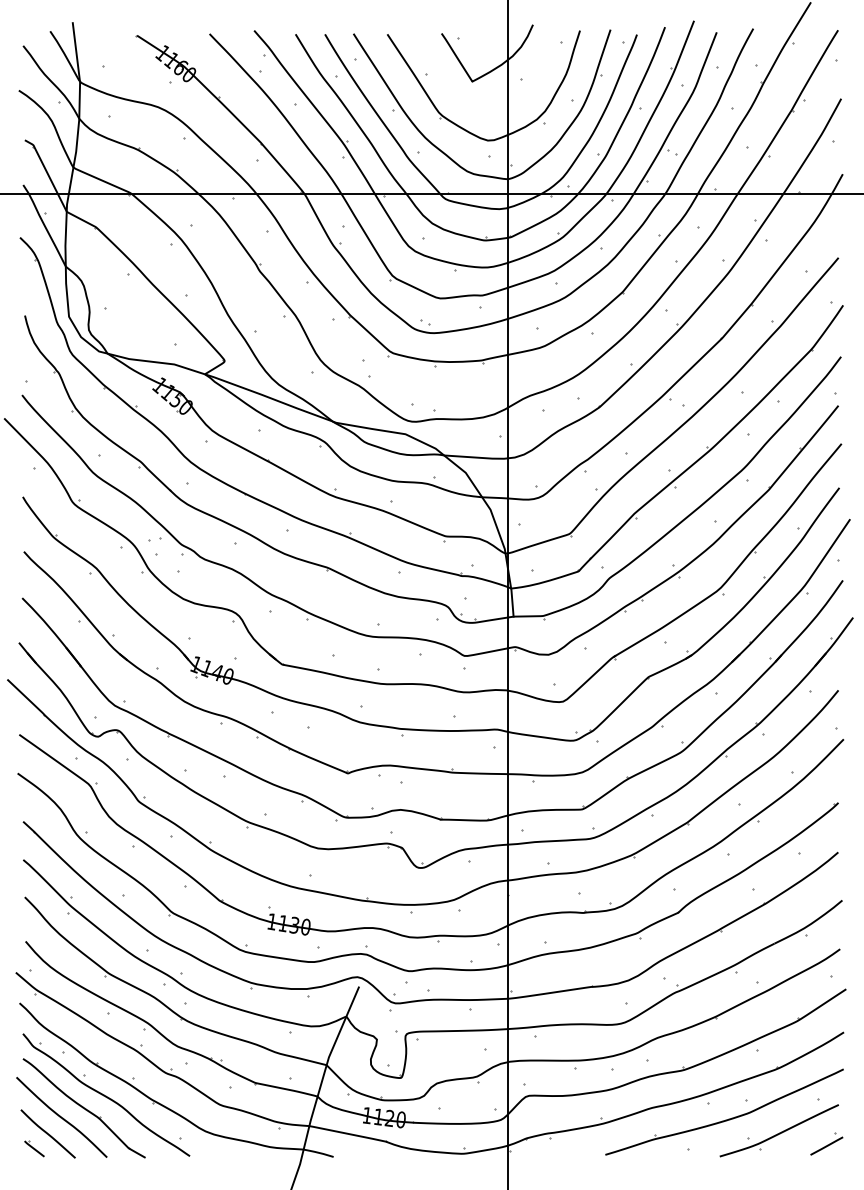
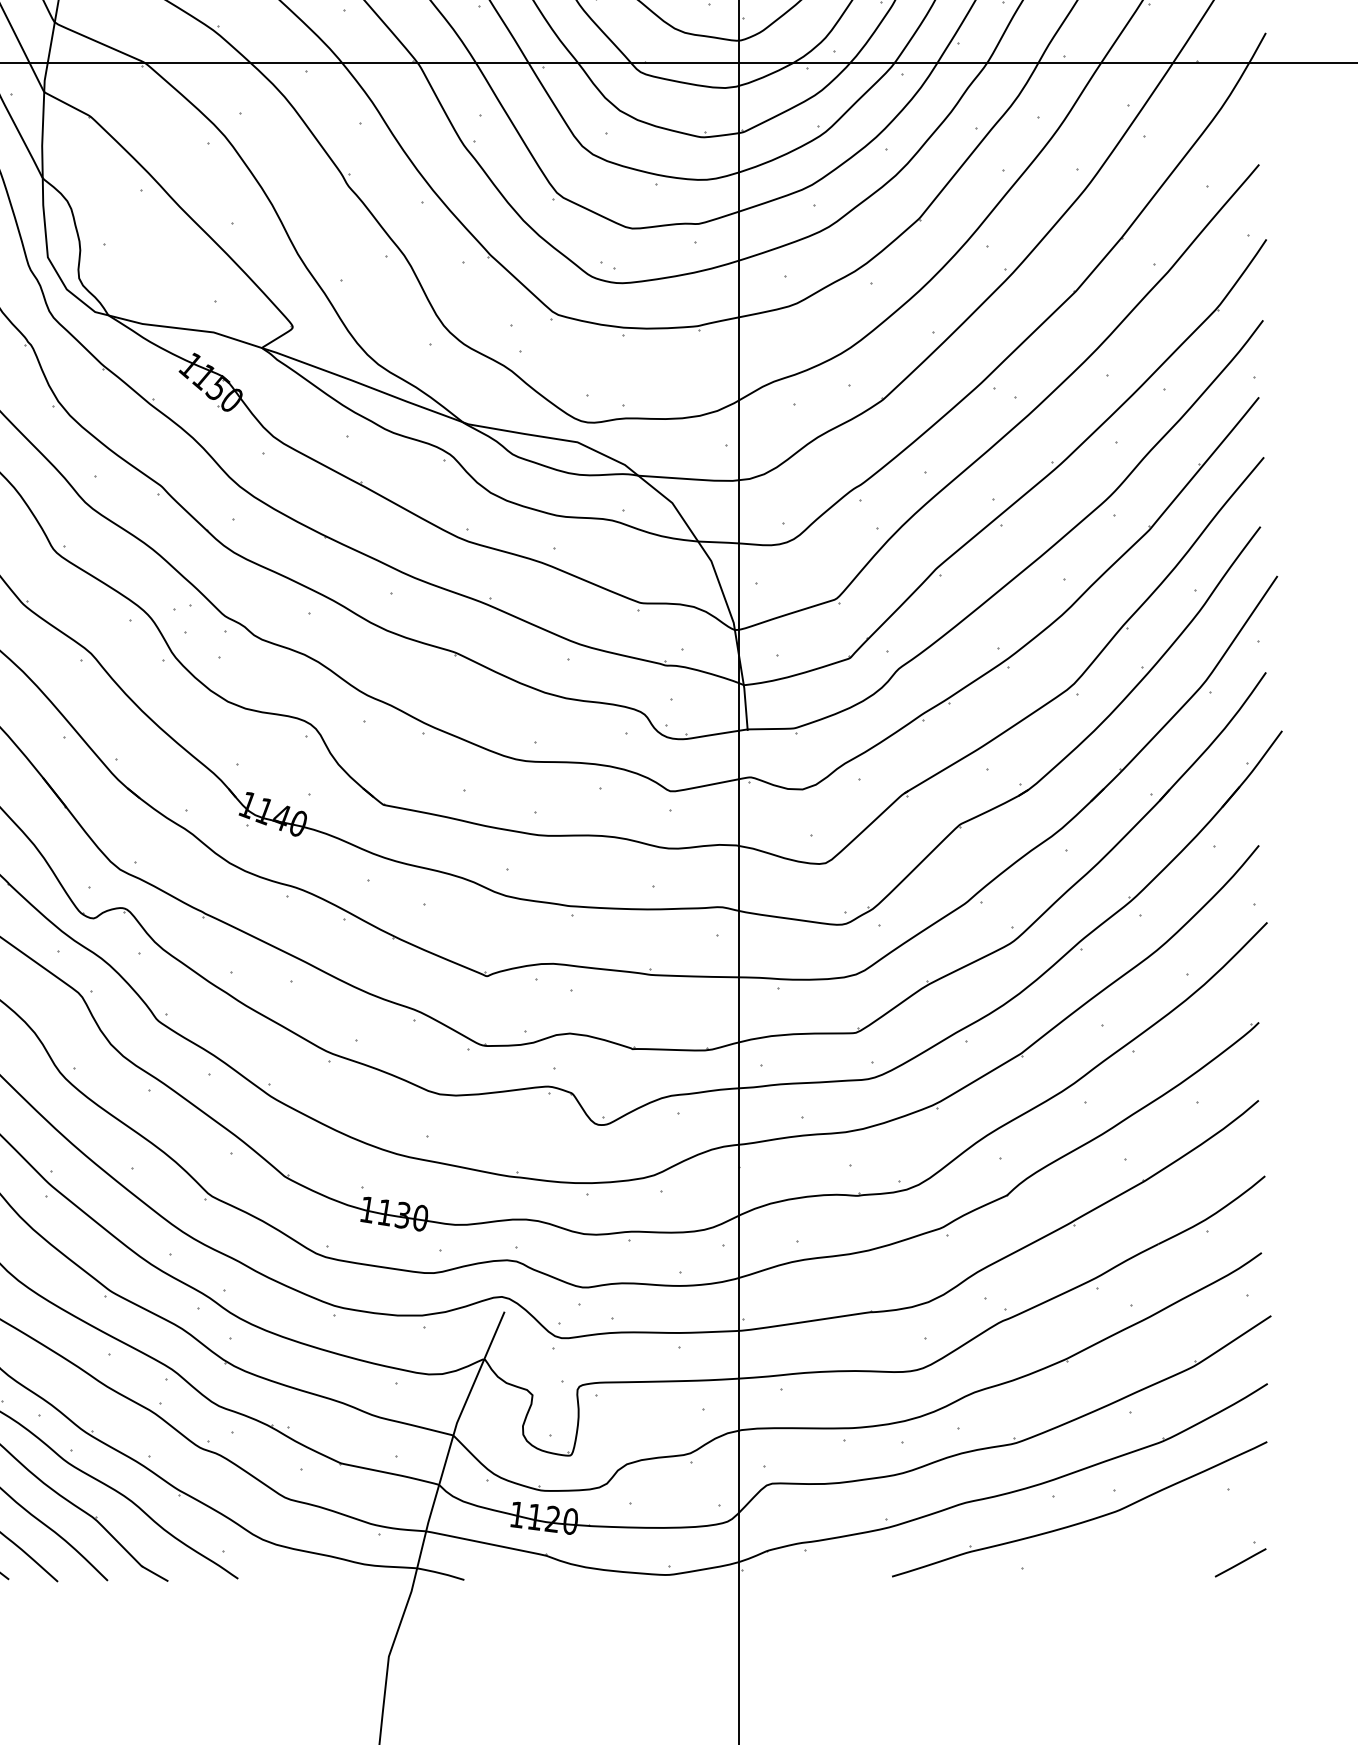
part: (778, 1130) -> (1164, 1538), removed

